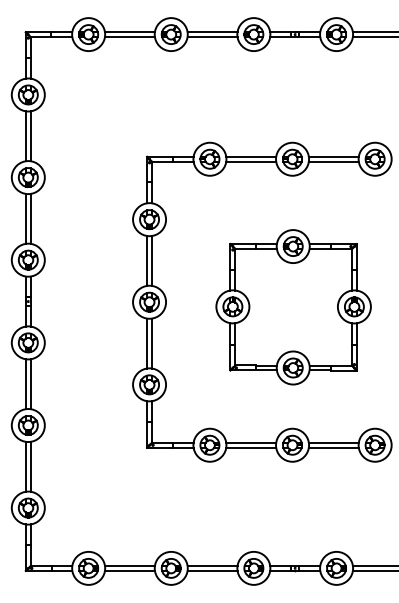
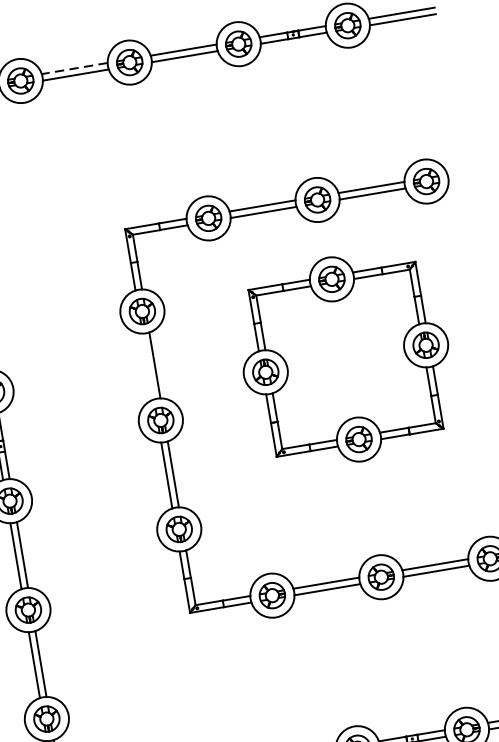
line: (129, 32) -> (74, 69), solid -> dashed
line: (147, 260) -> (148, 365), removed
part: (293, 307) -> (345, 359), moved

